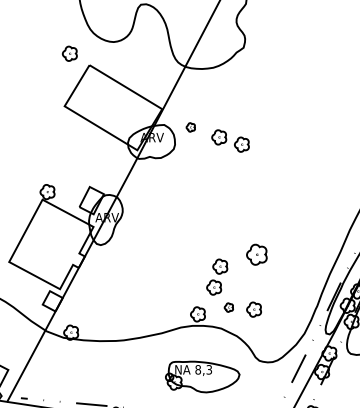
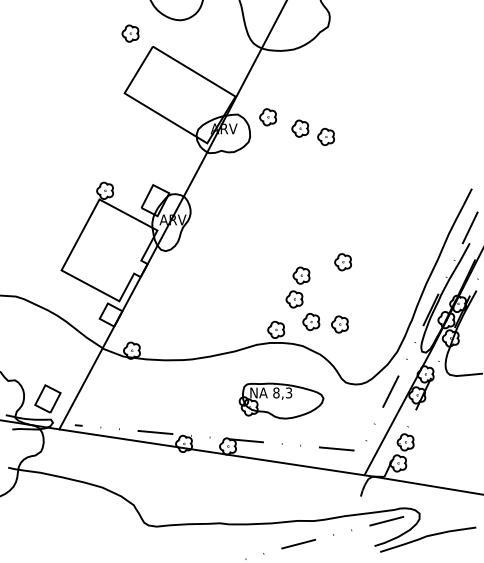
part: (190, 127) -> (267, 117), size x1.67
part: (256, 255) -> (342, 262), size x0.71
part: (229, 307) -> (311, 322), size x1.67

